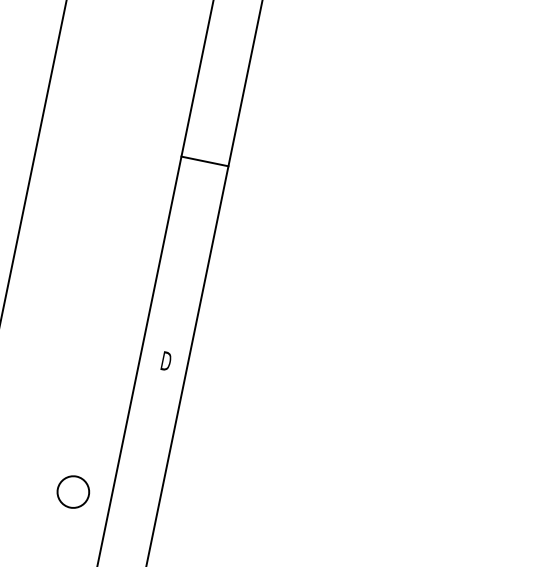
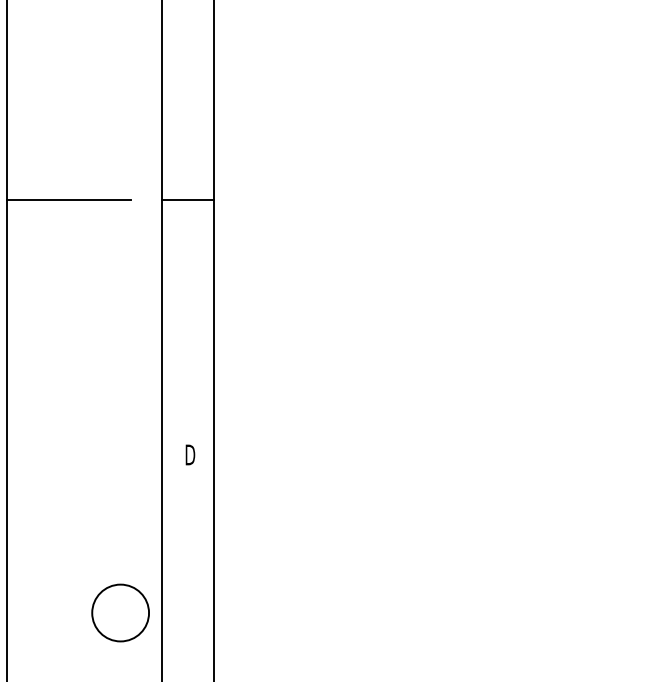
line: (103, 106) -> (68, 199), added
line: (204, 161) -> (187, 199), moved
circle: (73, 491) -> (120, 612), size x1.67

